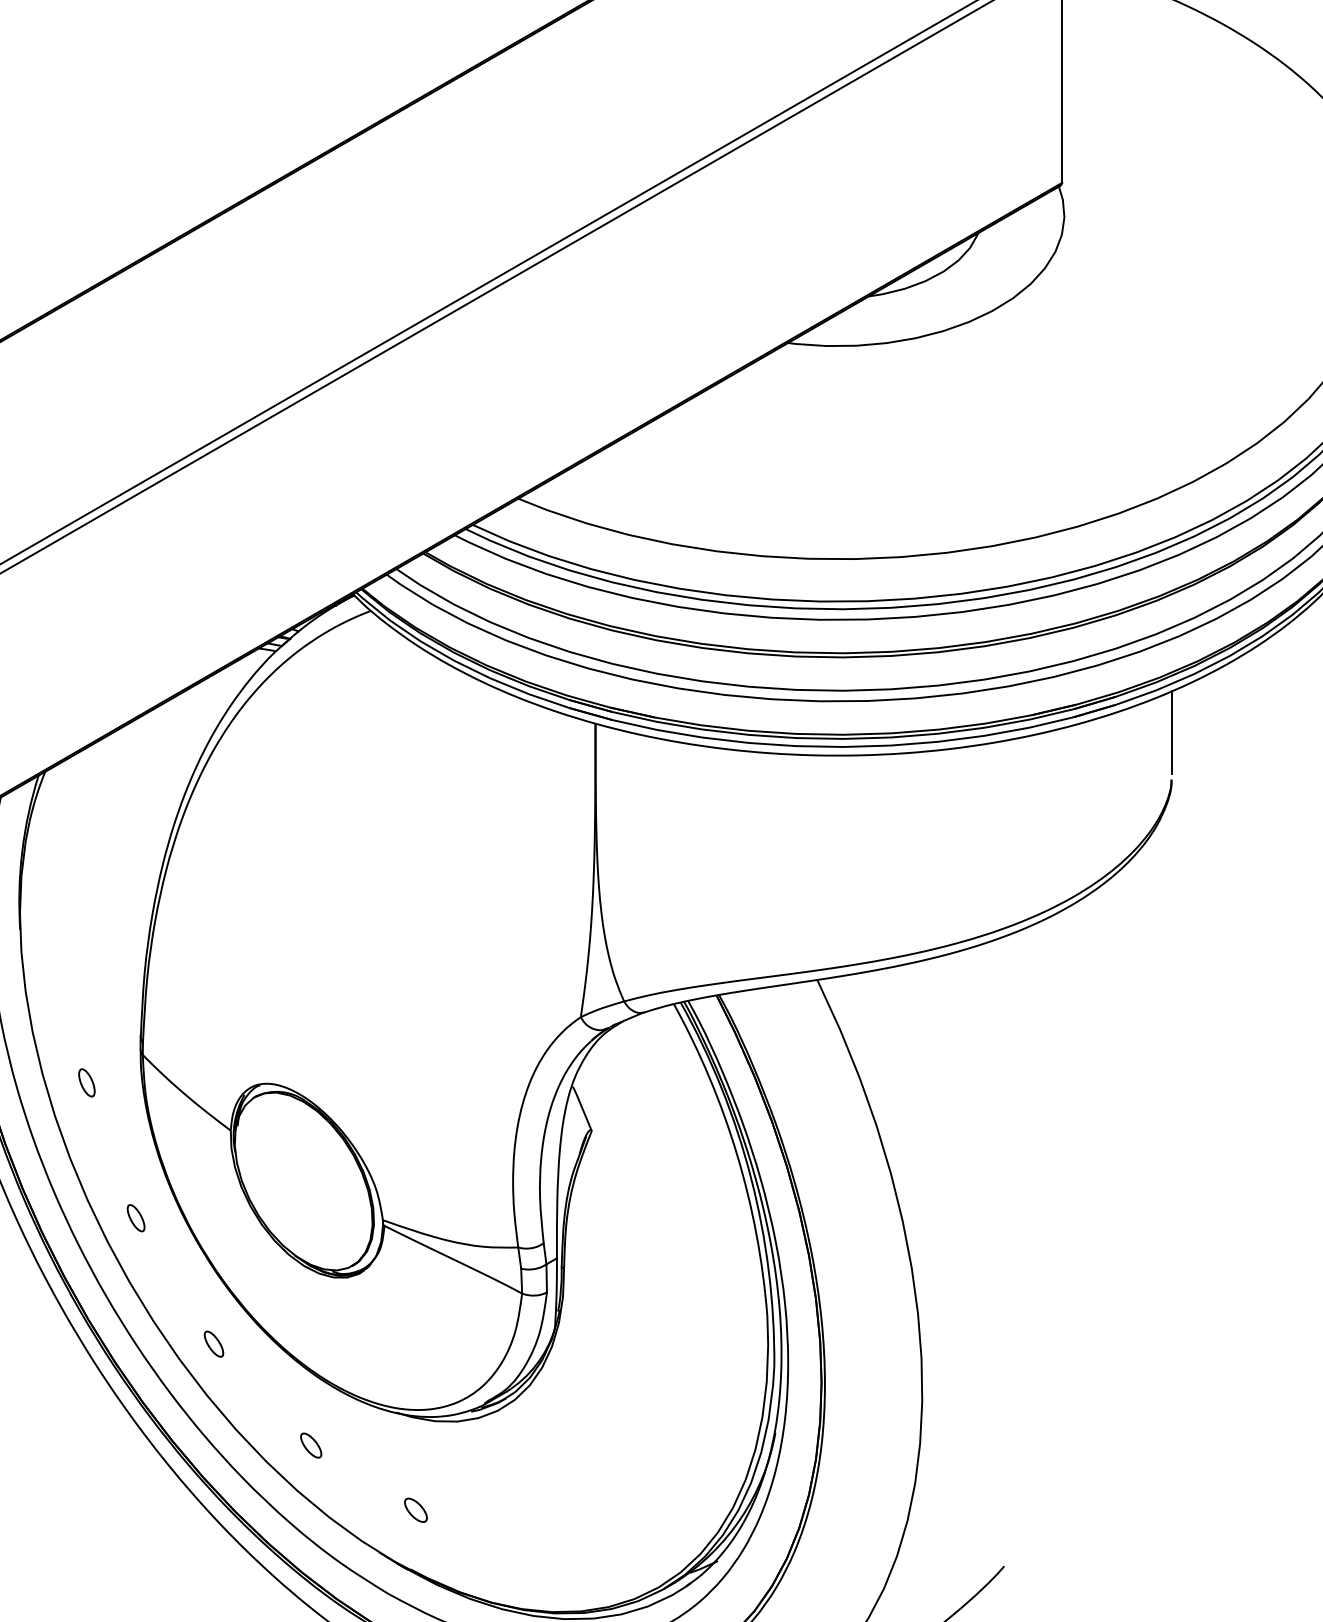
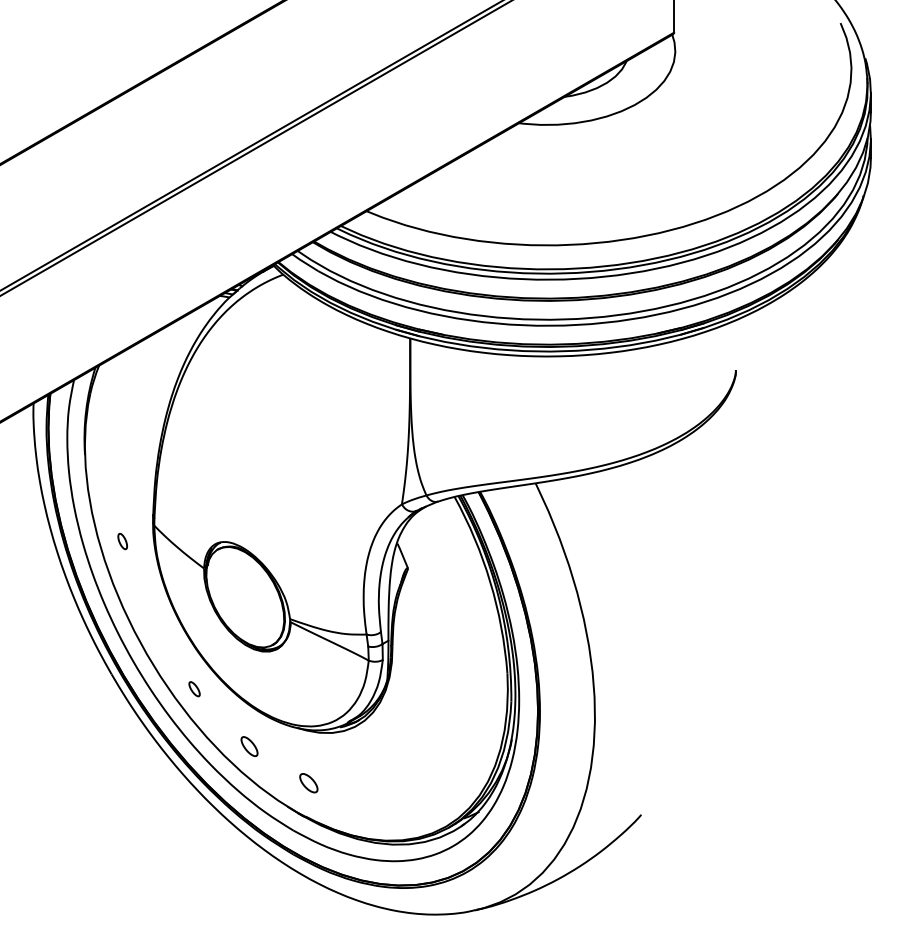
line: (1172, 732) -> (736, 343), removed
part: (136, 1217) -> (150, 617), removed
part: (311, 1445) -> (249, 746), size x1.4
part: (415, 1509) -> (308, 782), size x1.4

